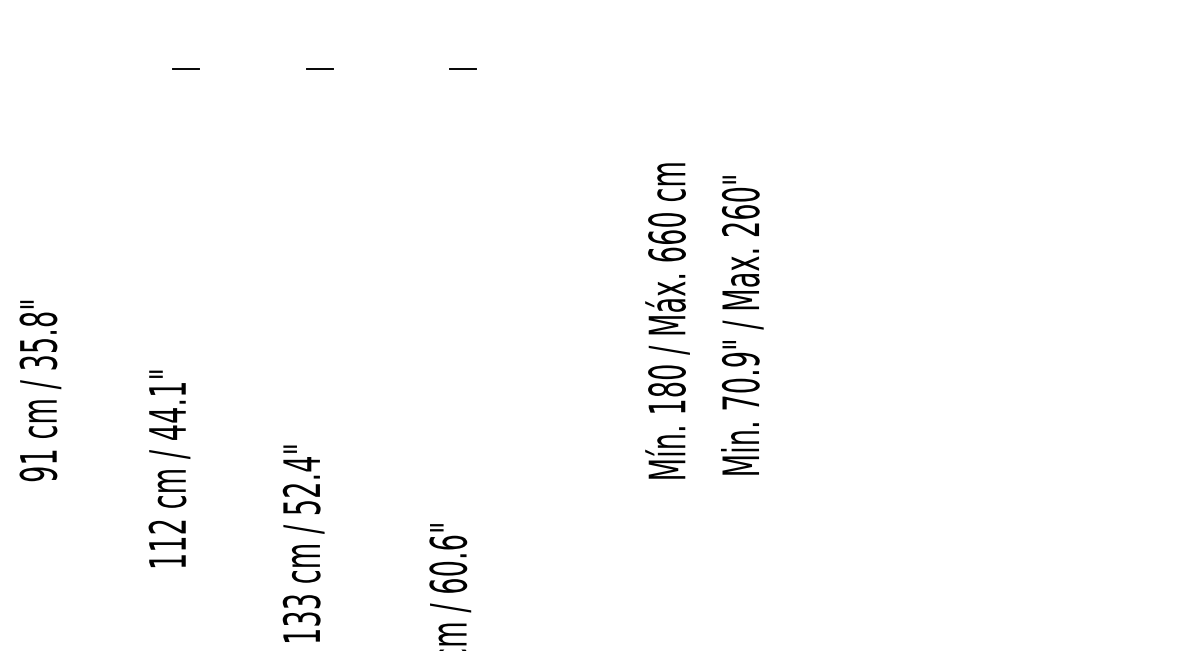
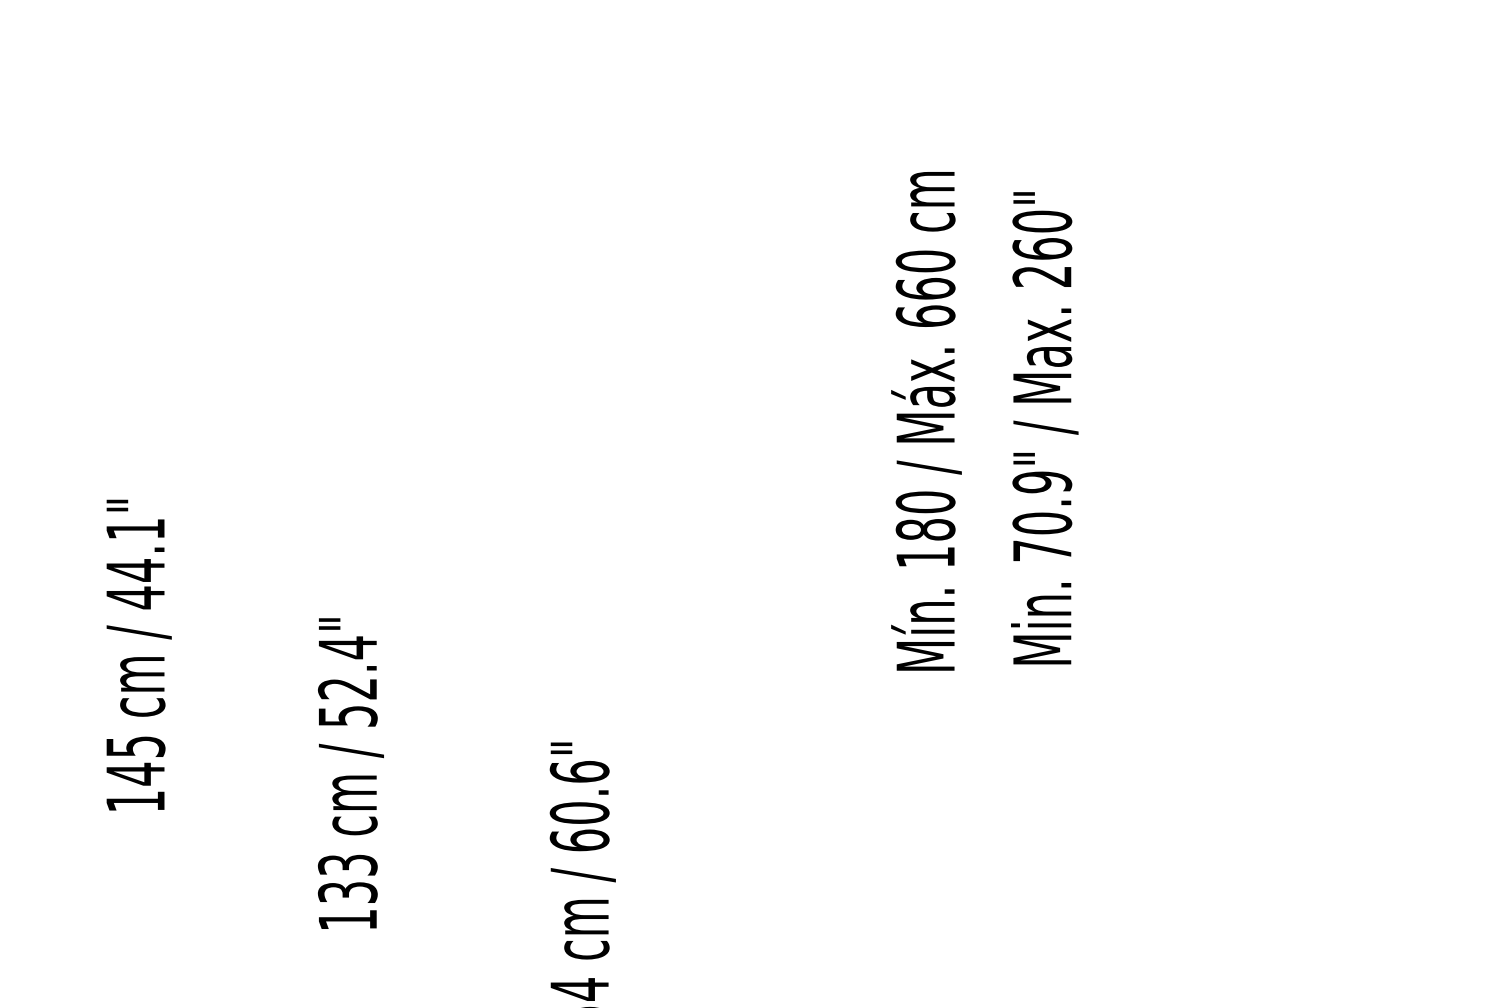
line: (186, 68) -> (165, 21), removed
line: (320, 68) -> (377, 21), removed
line: (463, 68) -> (603, 21), removed
text: (167, 535) -> (135, 760), 112 -> 145

